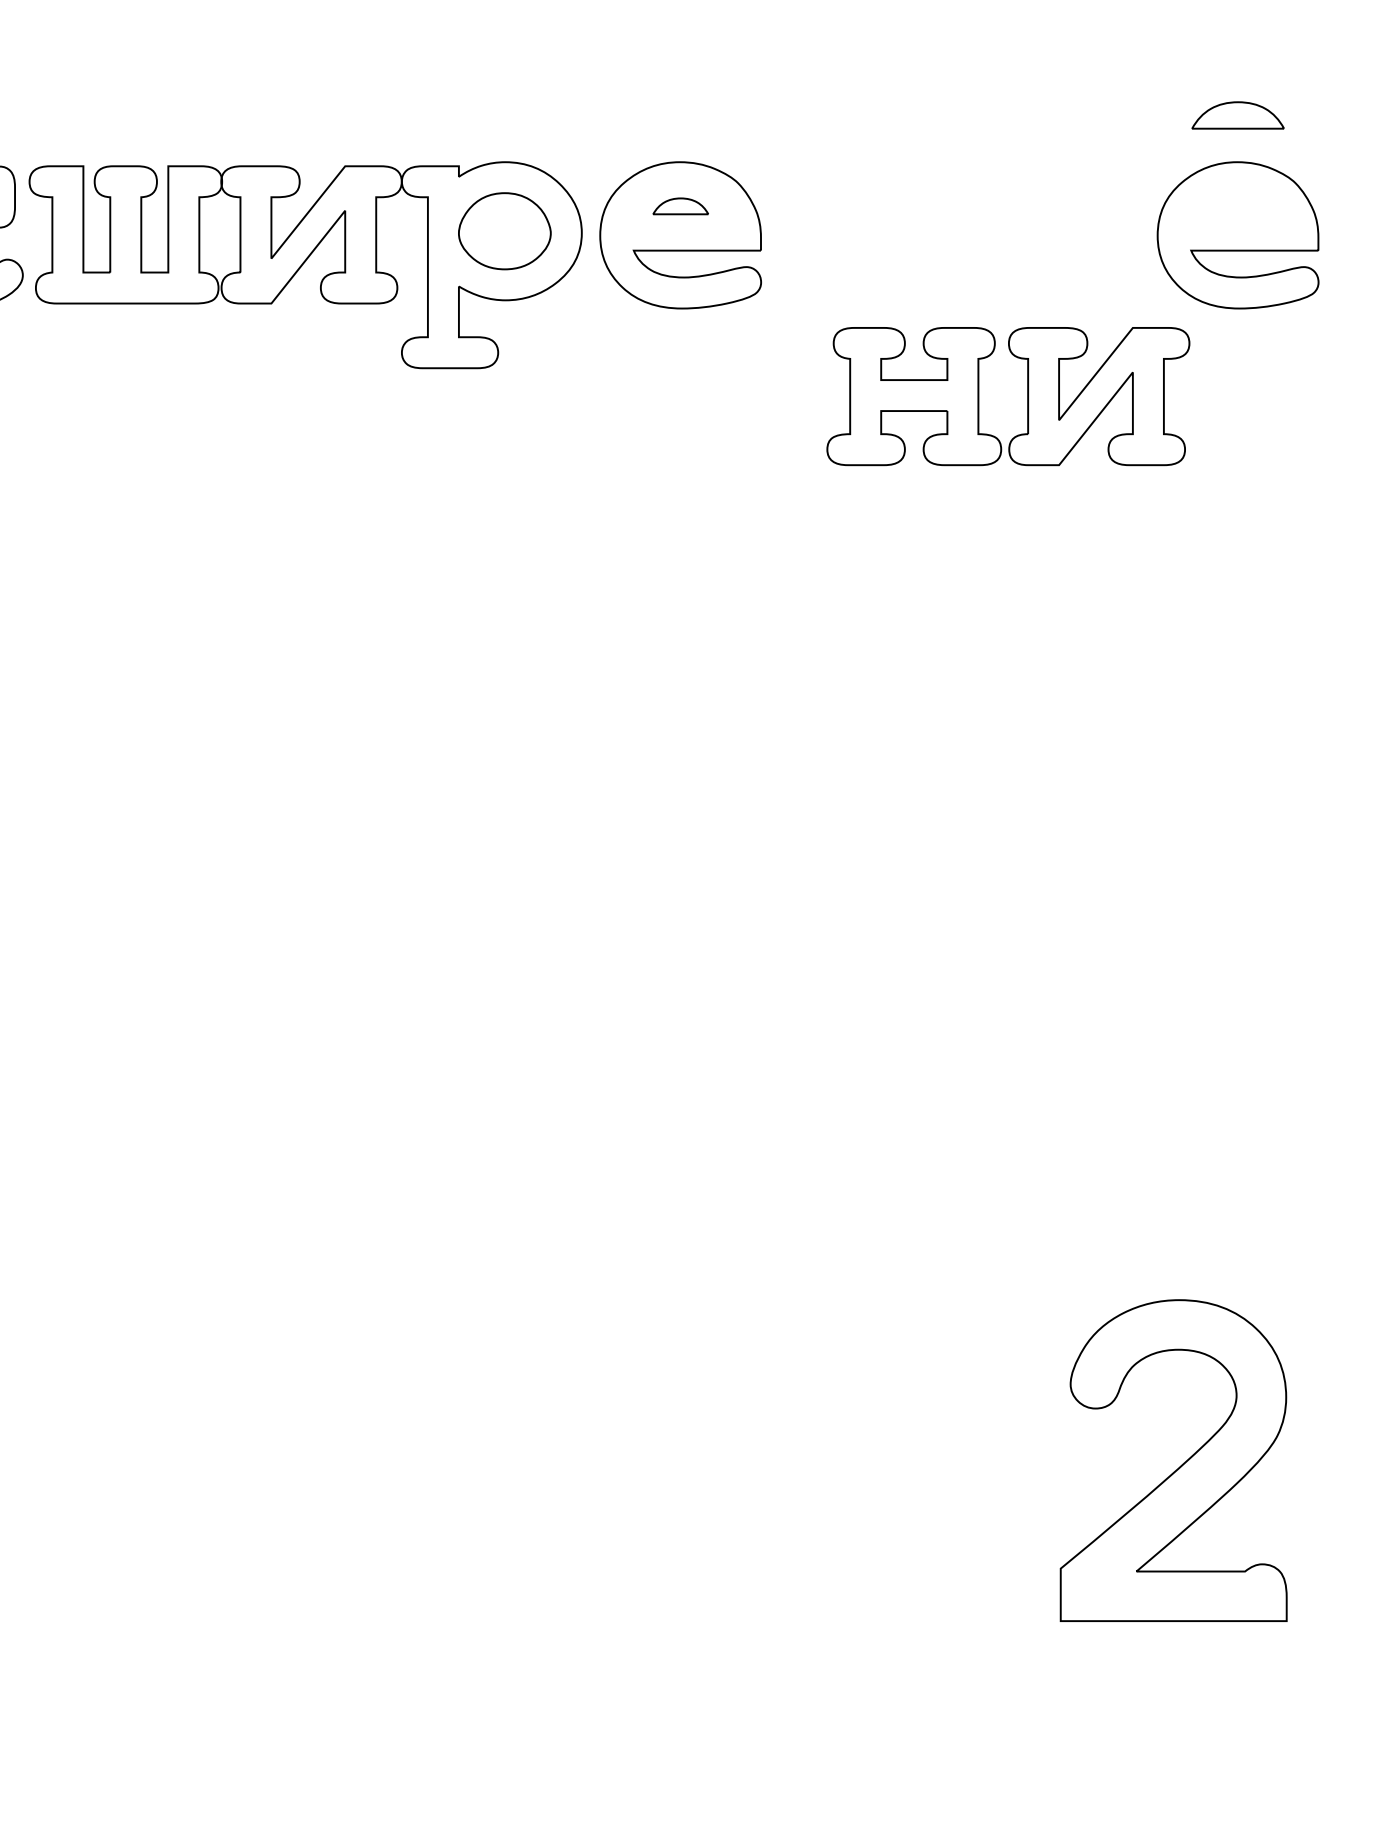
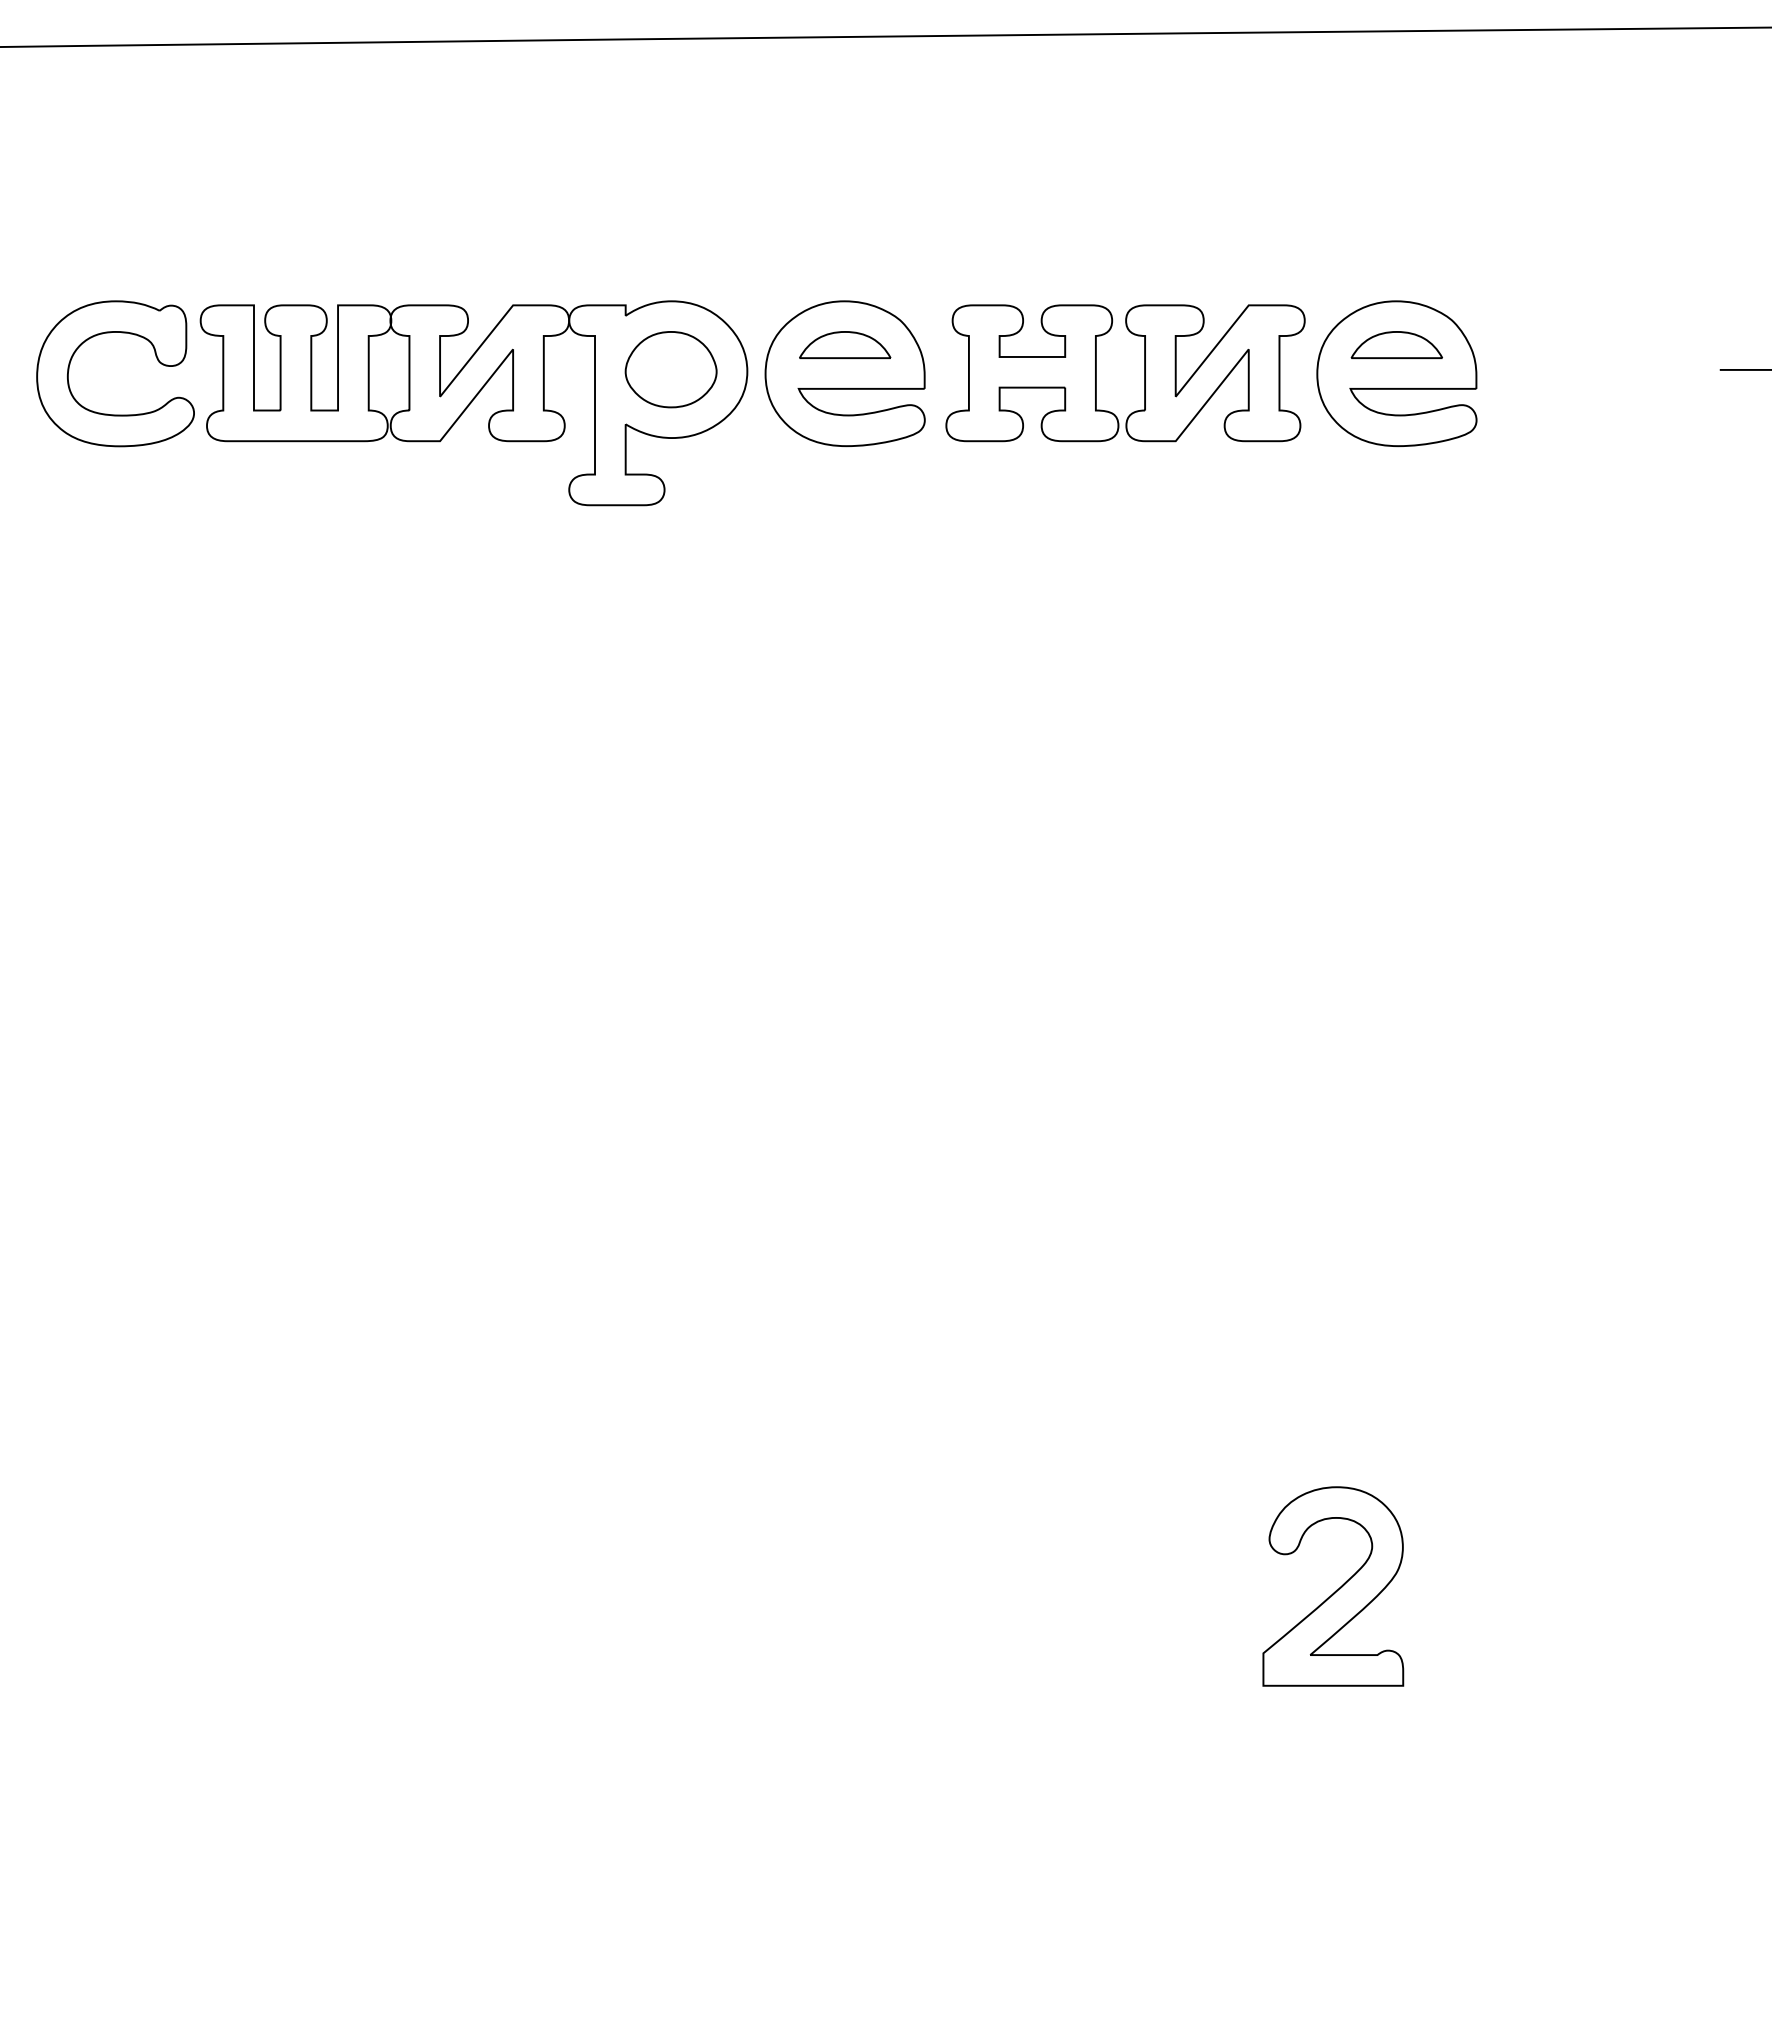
part: (1237, 114) -> (1396, 344), moved
part: (680, 205) -> (845, 344), size x1.67
part: (1027, 396) -> (1144, 373), moved
part: (1174, 1460) -> (1333, 1586), size x0.62

